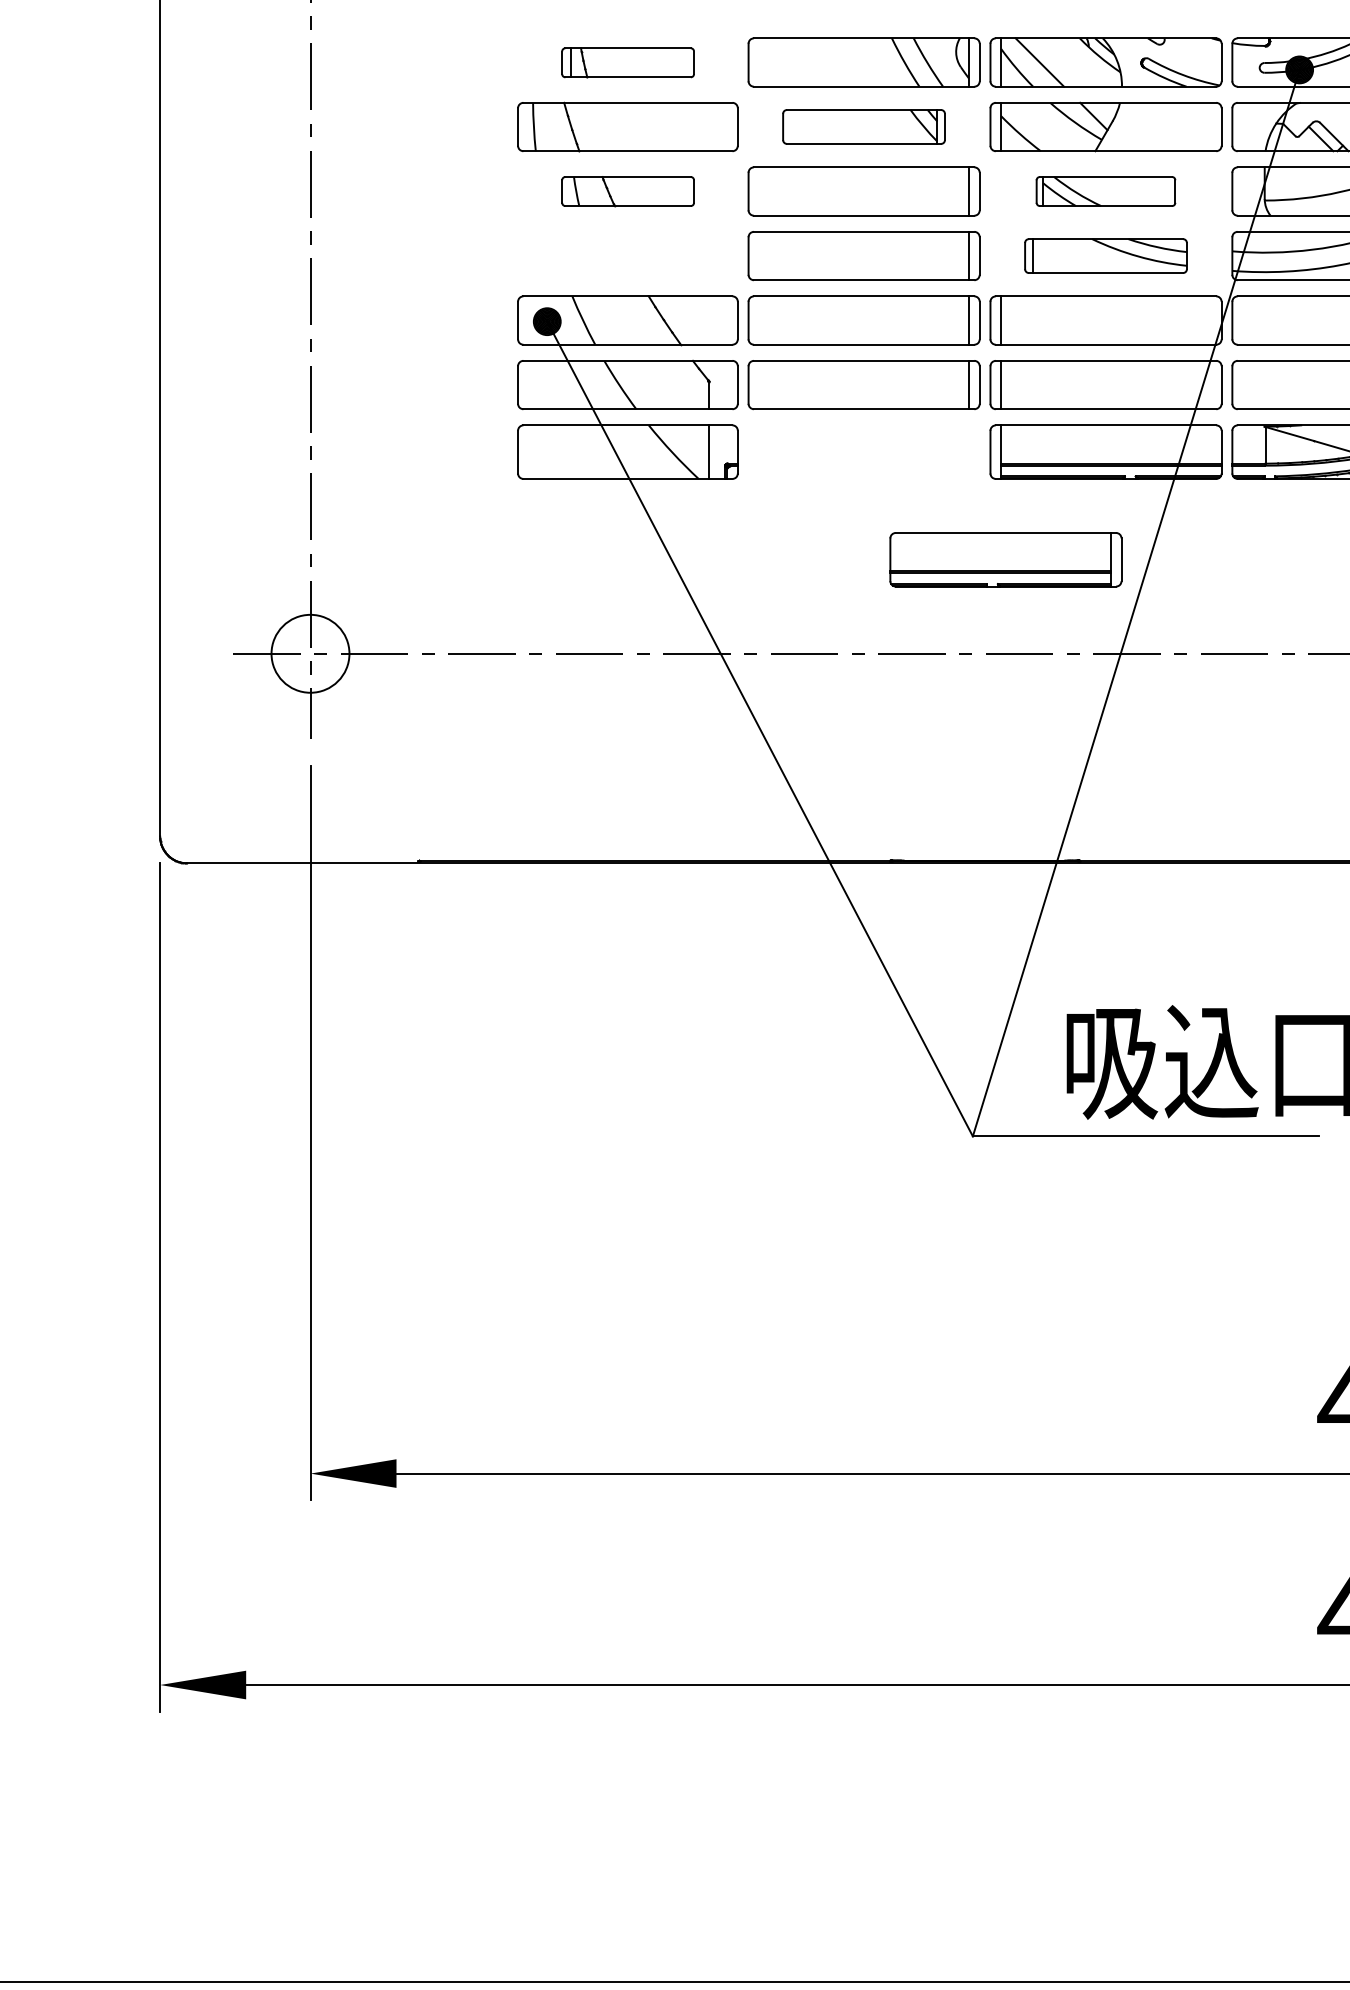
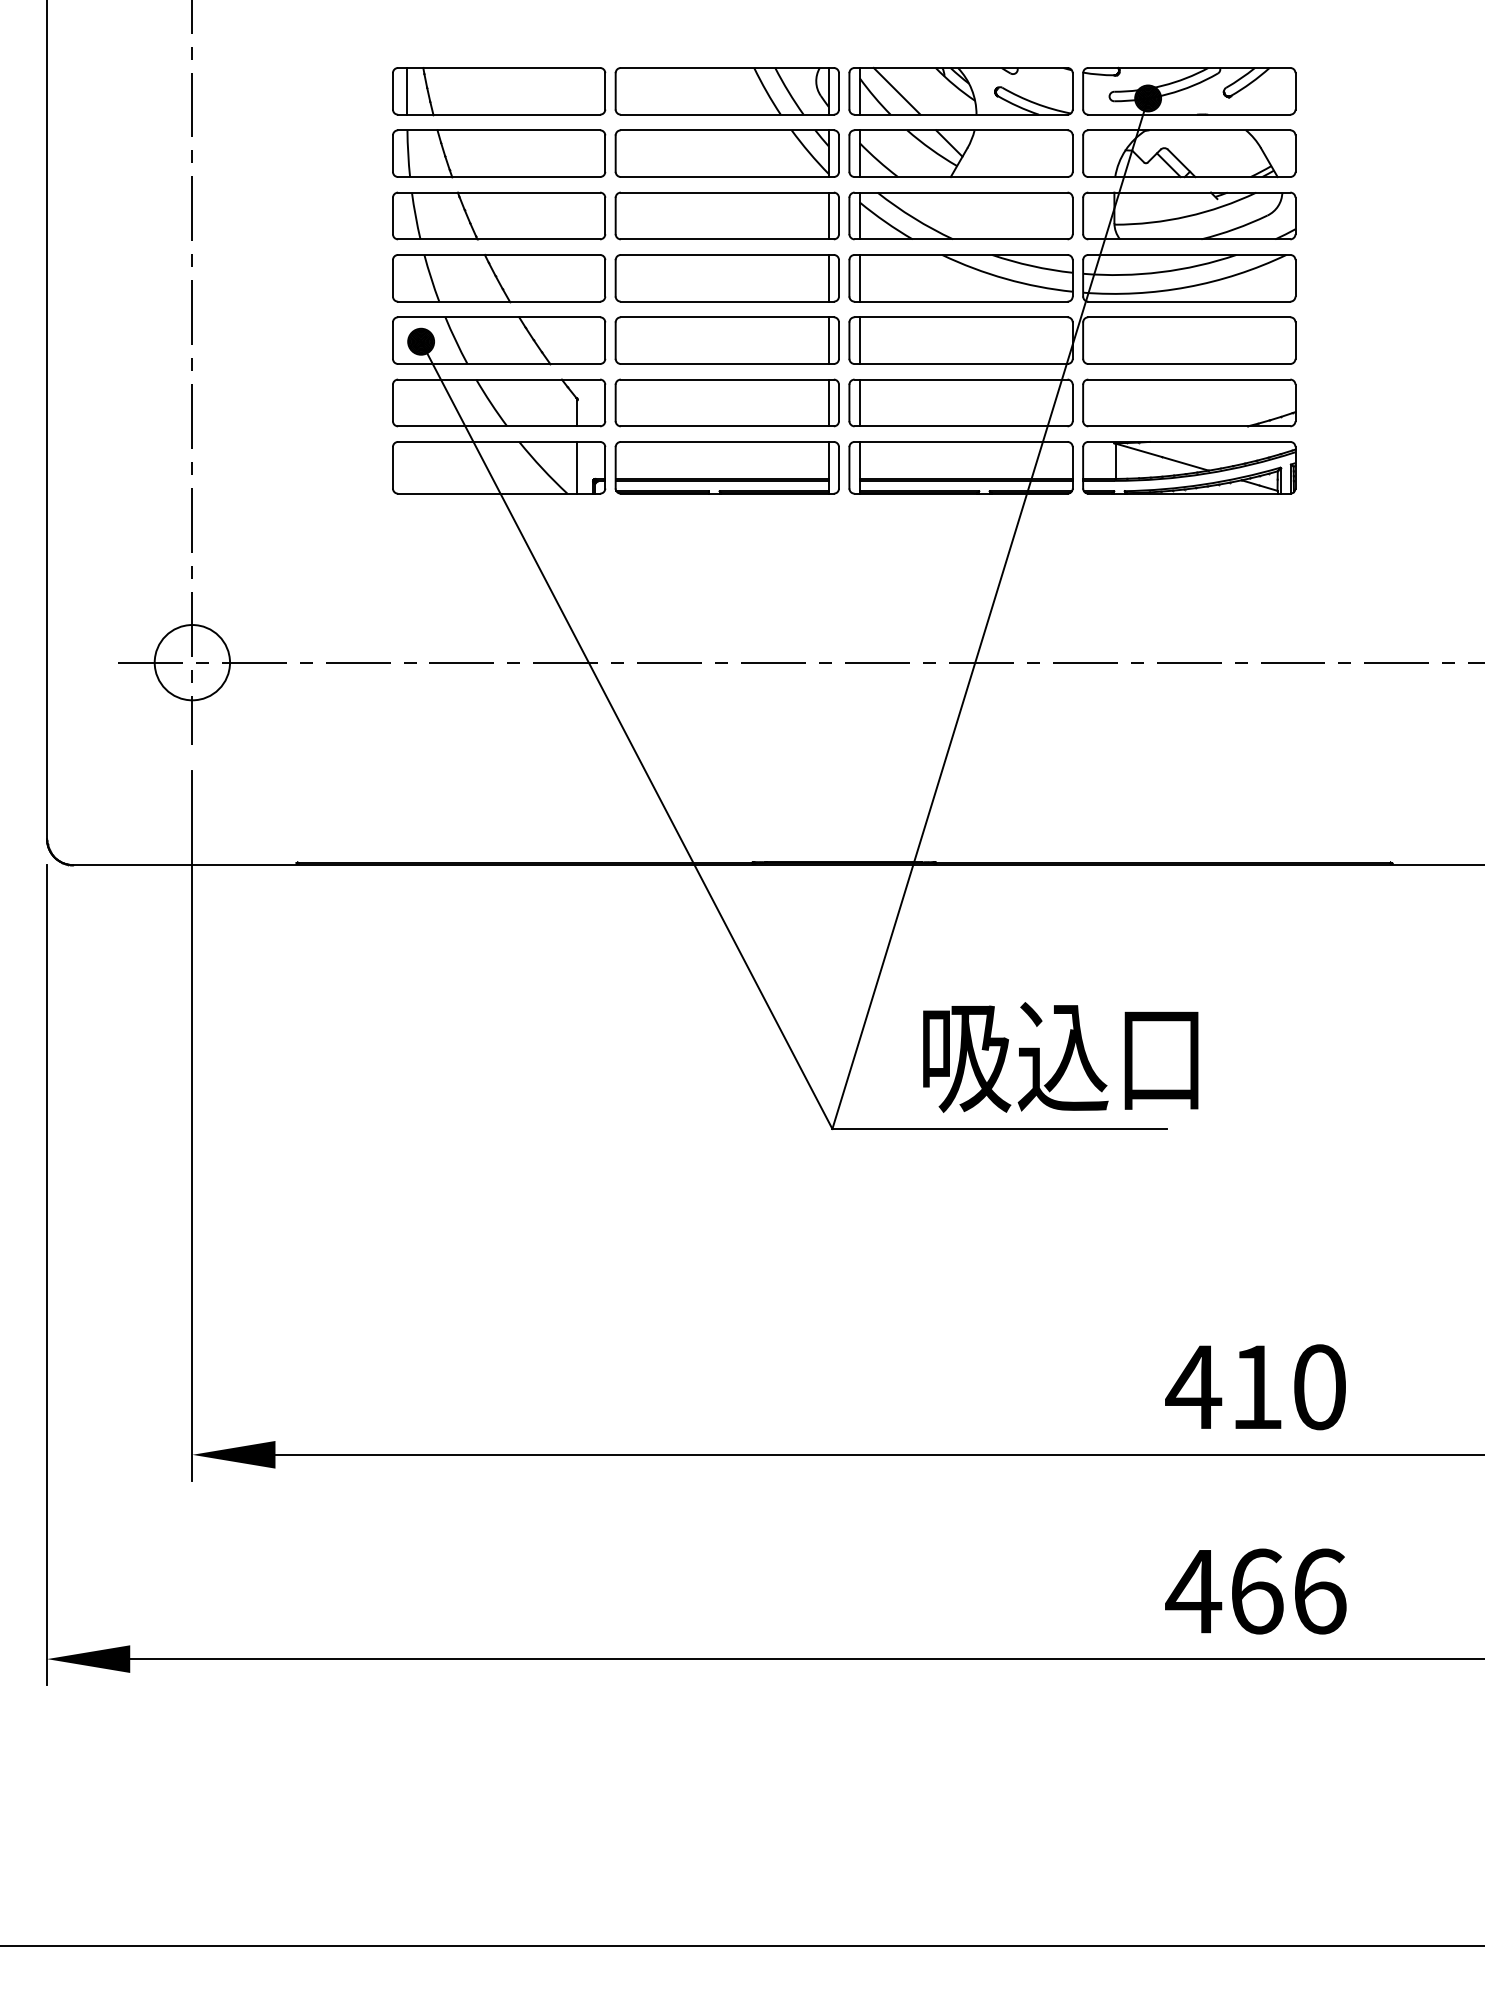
part: (628, 62) -> (499, 91), size x1.67
part: (863, 126) -> (726, 153), size x1.43
part: (628, 191) -> (499, 215), size x1.67
part: (1105, 191) -> (960, 215), size x1.67
part: (628, 256) -> (499, 278), added
part: (1105, 256) -> (960, 278), size x1.43
part: (1005, 559) -> (726, 467), moved

